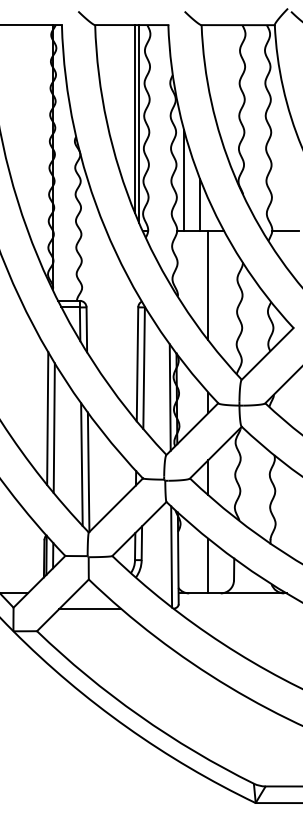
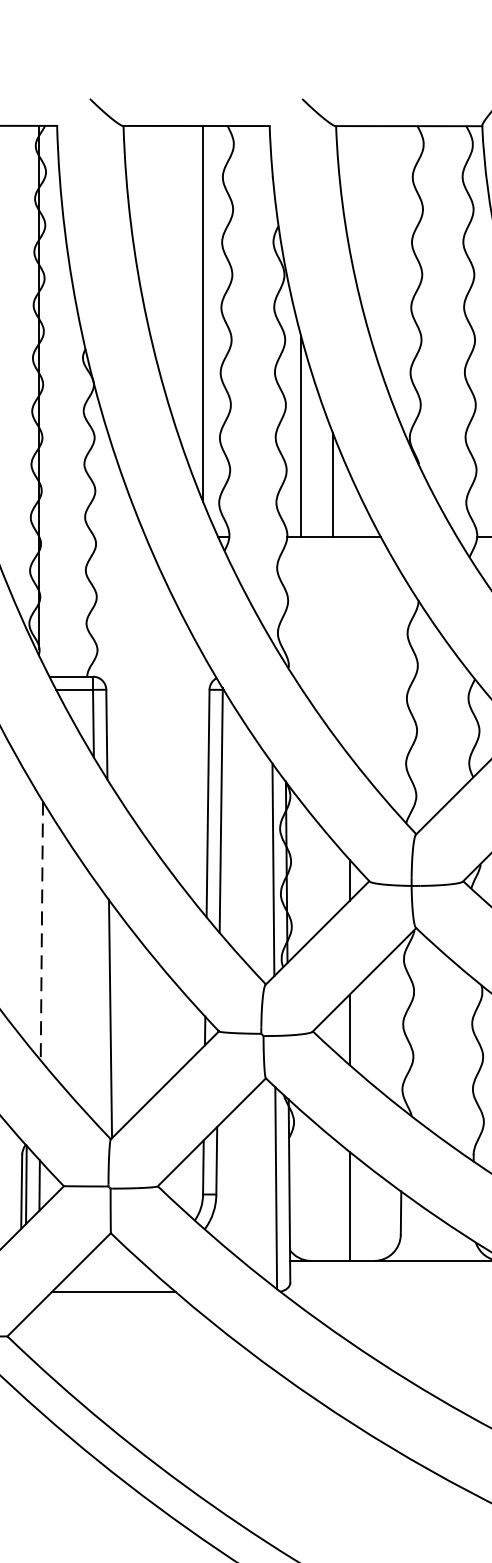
line: (139, 123) -> (212, 322), removed
line: (208, 285) -> (349, 646), removed
line: (47, 418) -> (28, 911), removed
line: (54, 428) -> (42, 931), solid -> dashed
line: (81, 464) -> (96, 1003), removed

